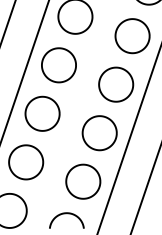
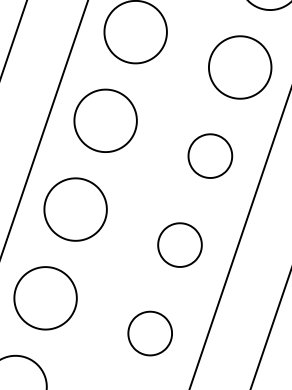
part: (116, 84) -> (210, 155), size x0.7
part: (99, 133) -> (179, 245), size x0.7
part: (83, 181) -> (150, 333), size x0.7

